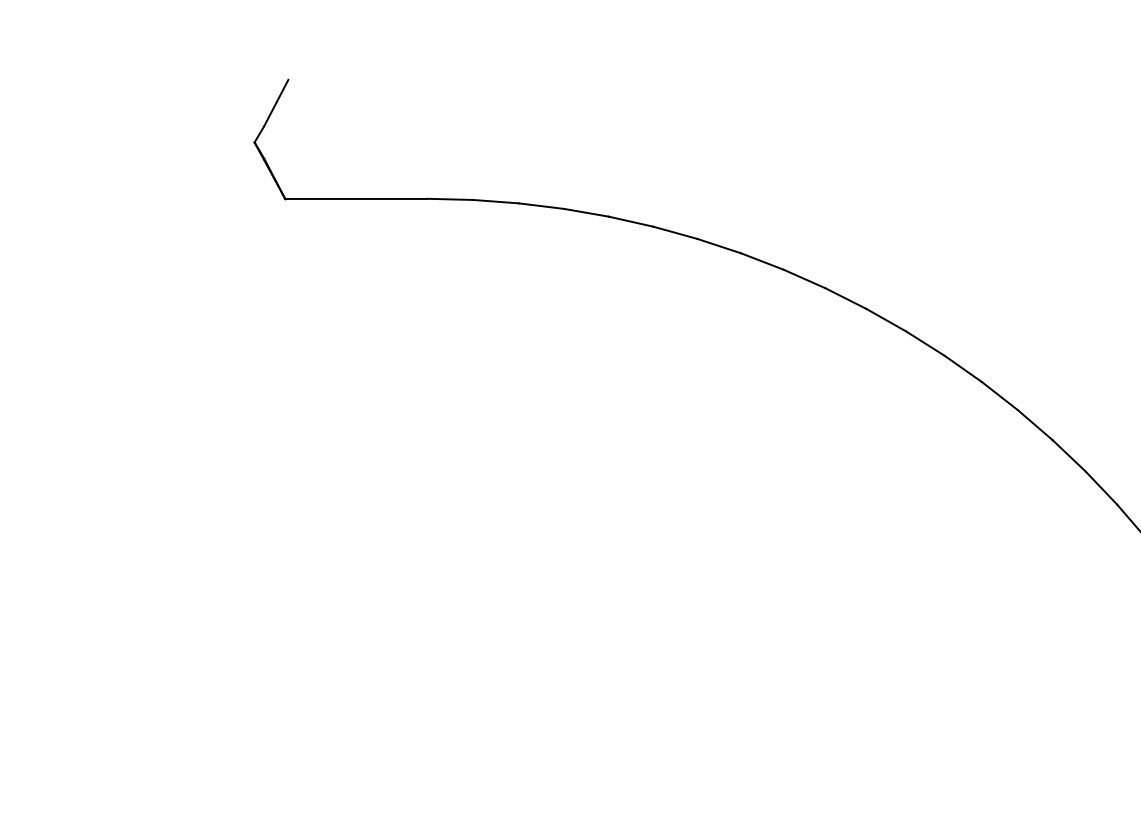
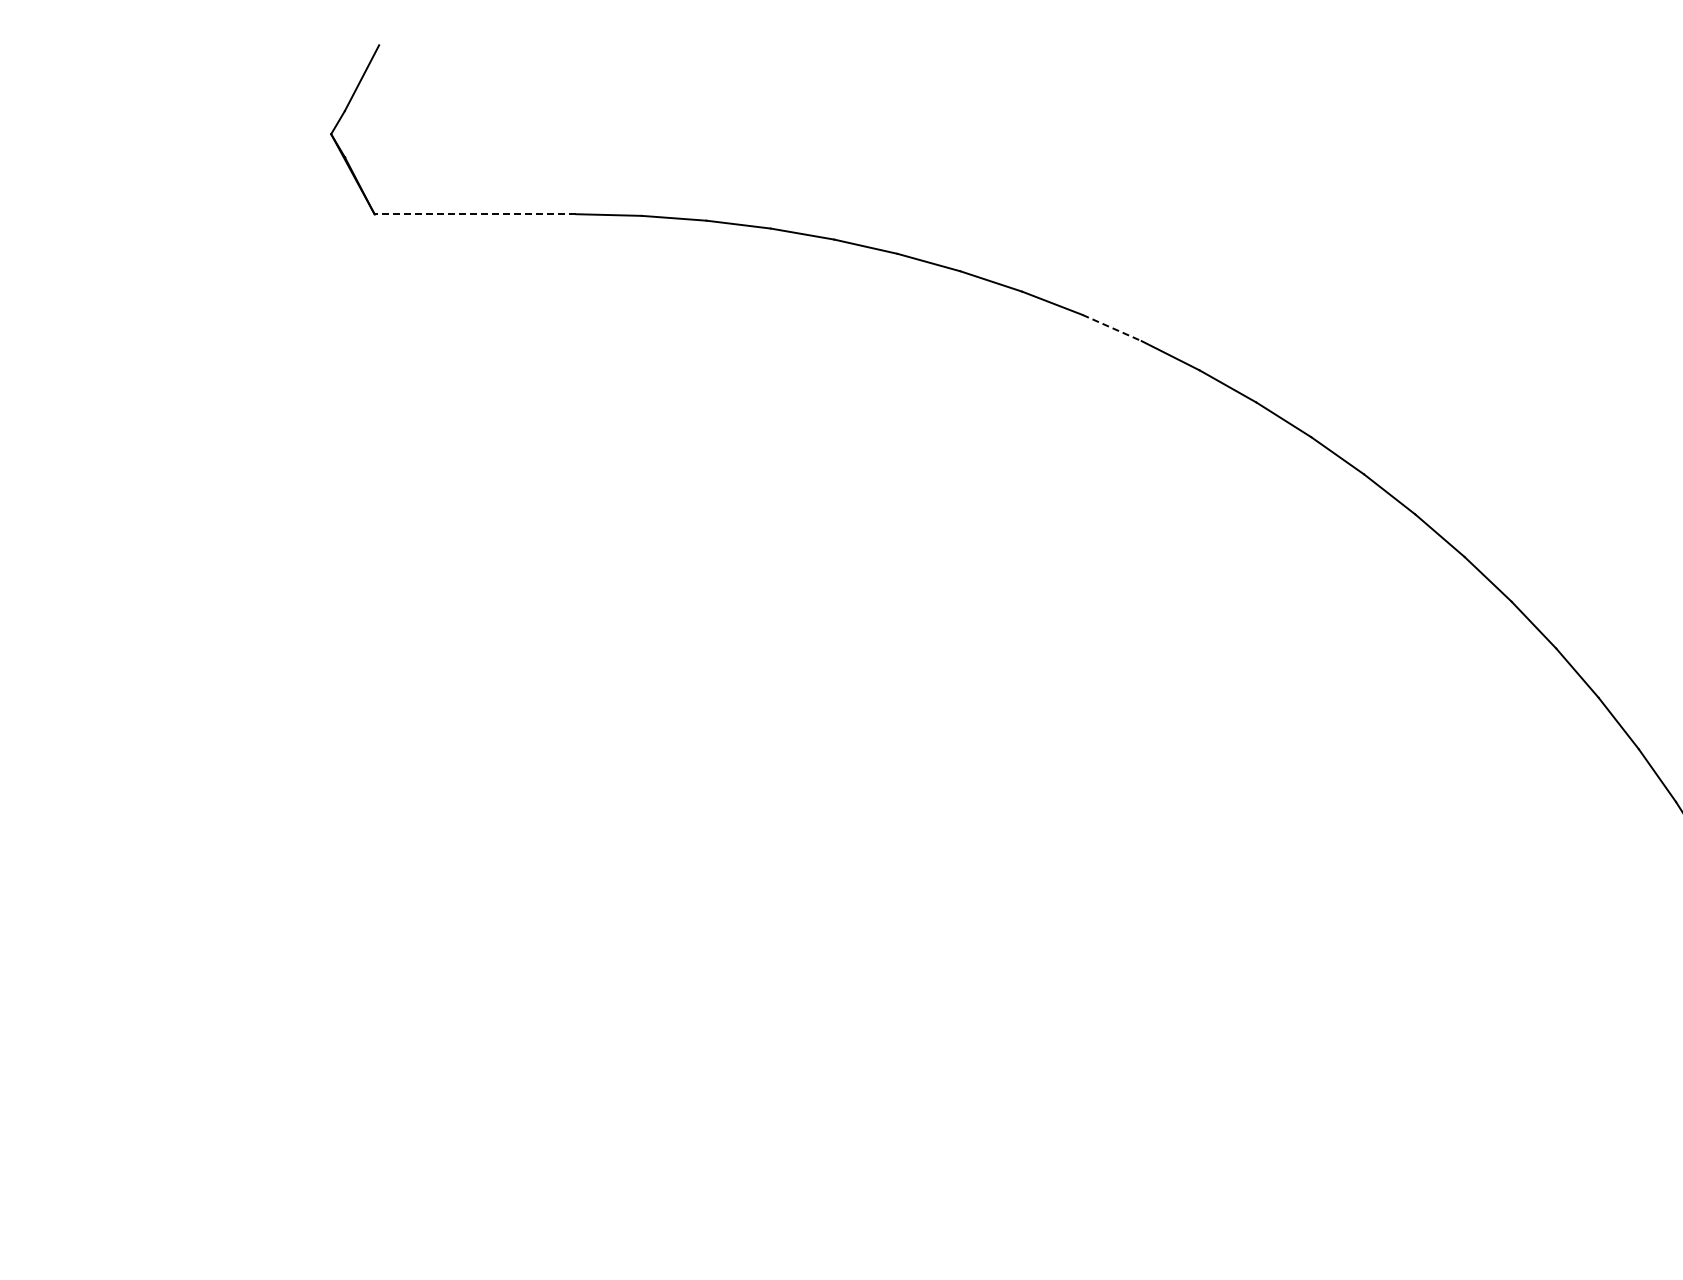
line: (356, 199) -> (475, 214), solid -> dashed
line: (804, 279) -> (1112, 328), solid -> dashed

